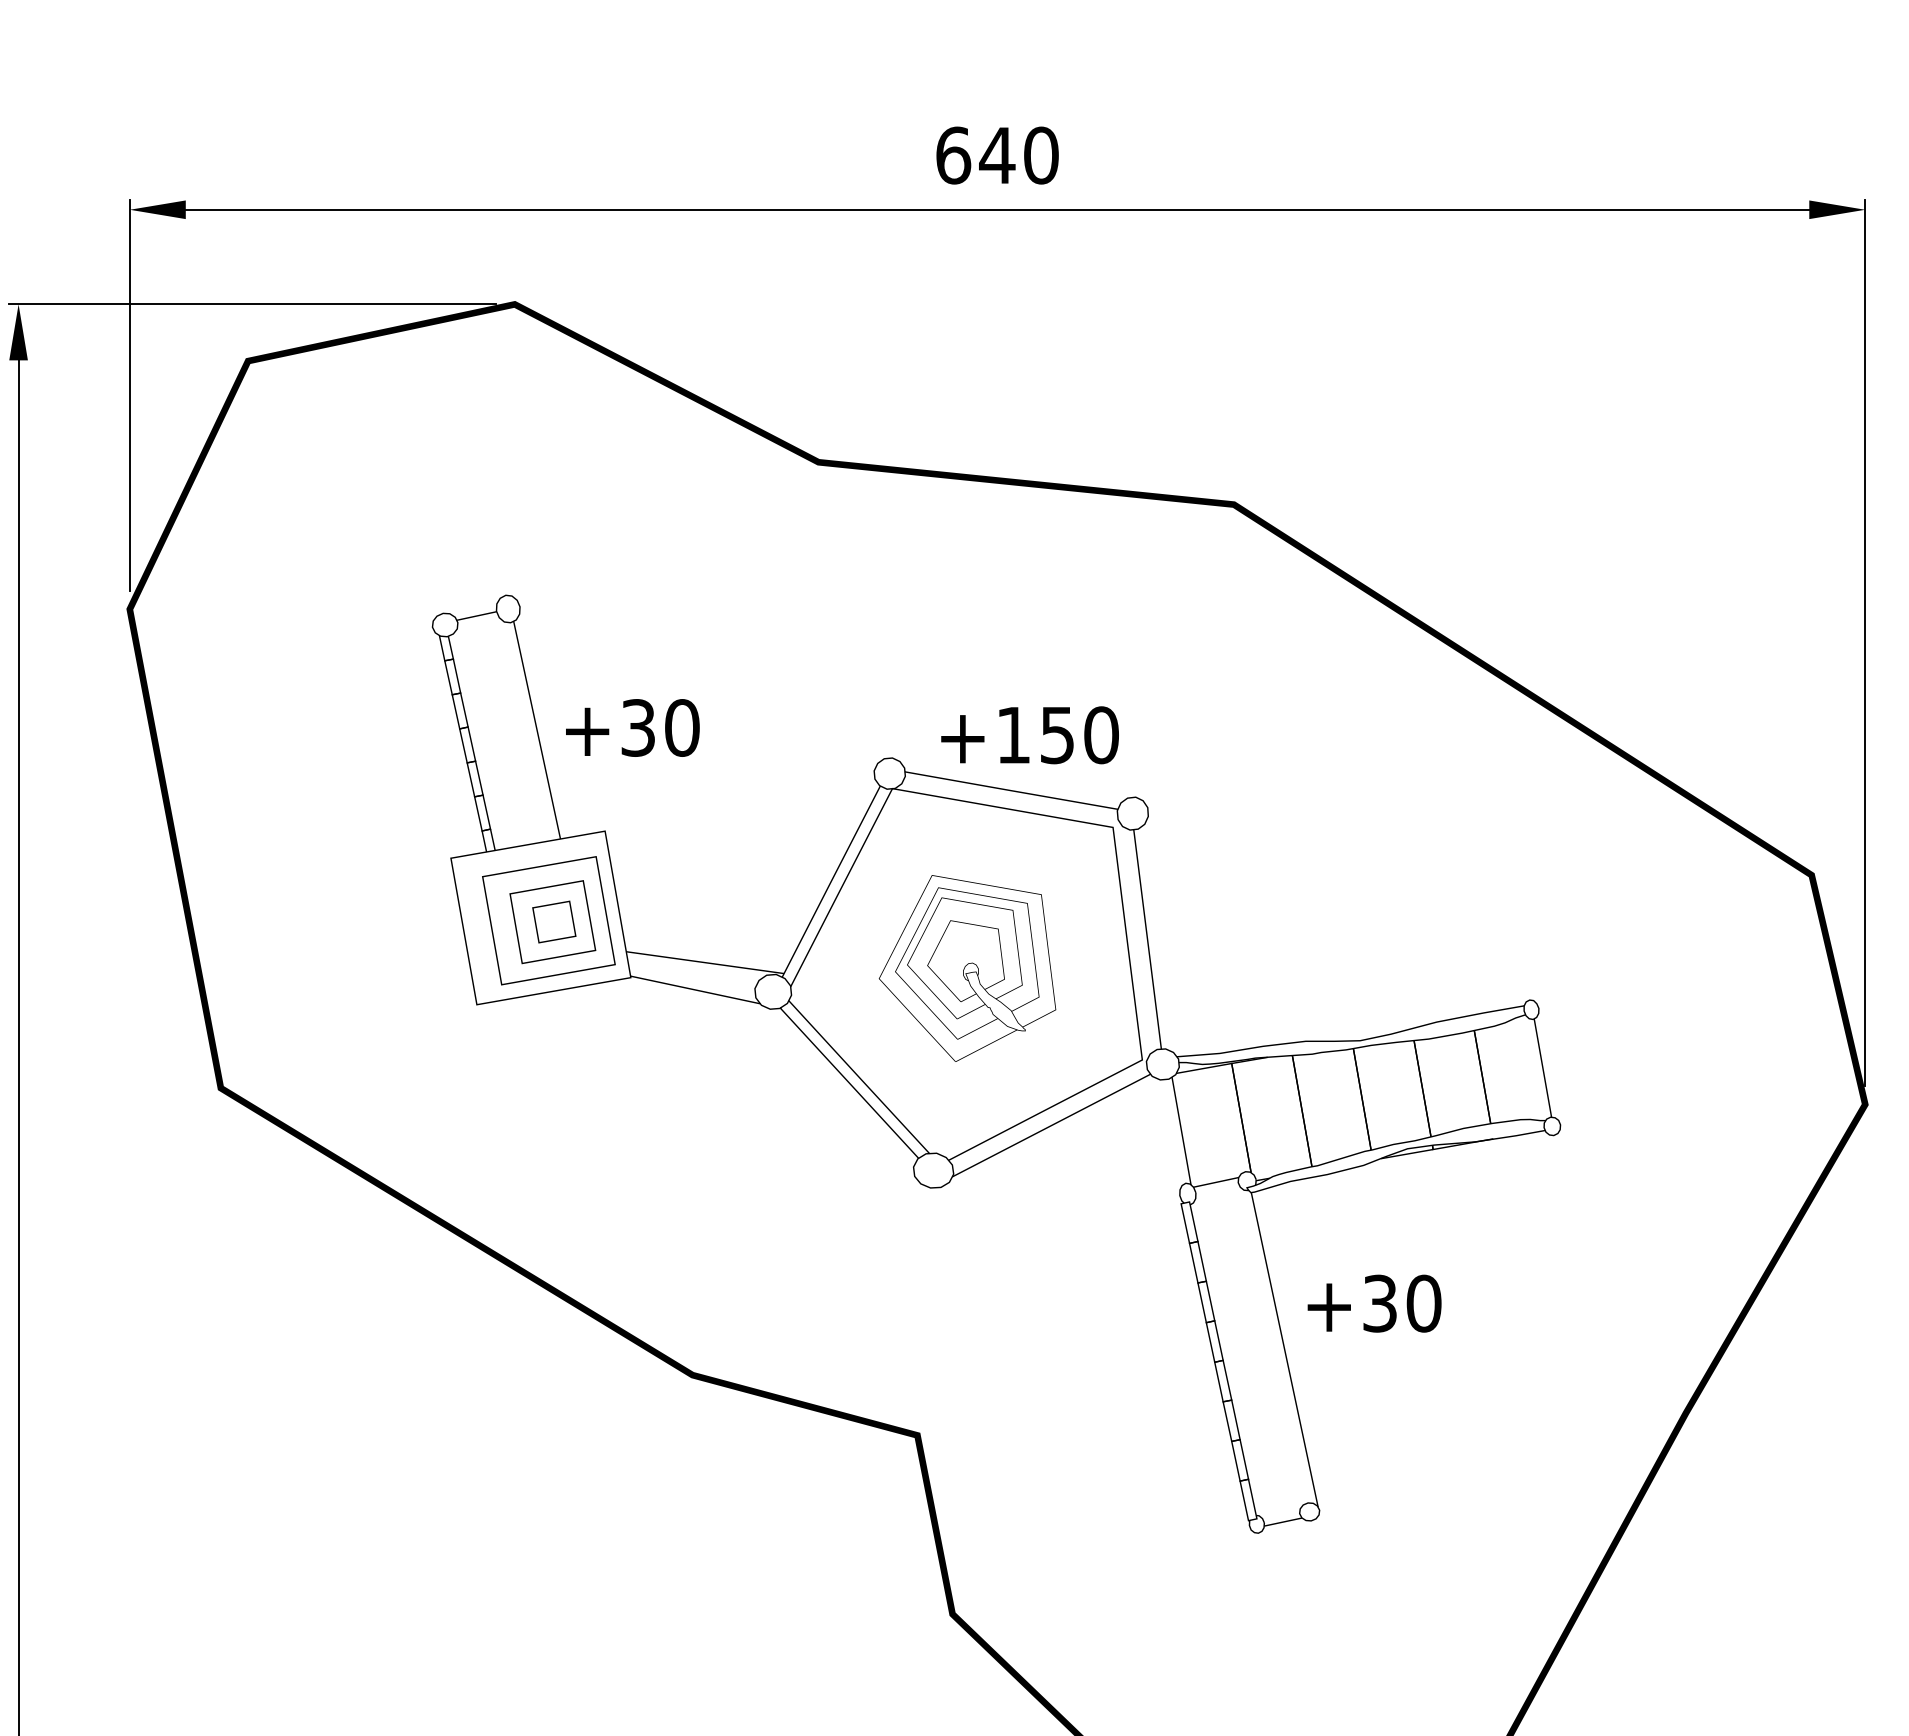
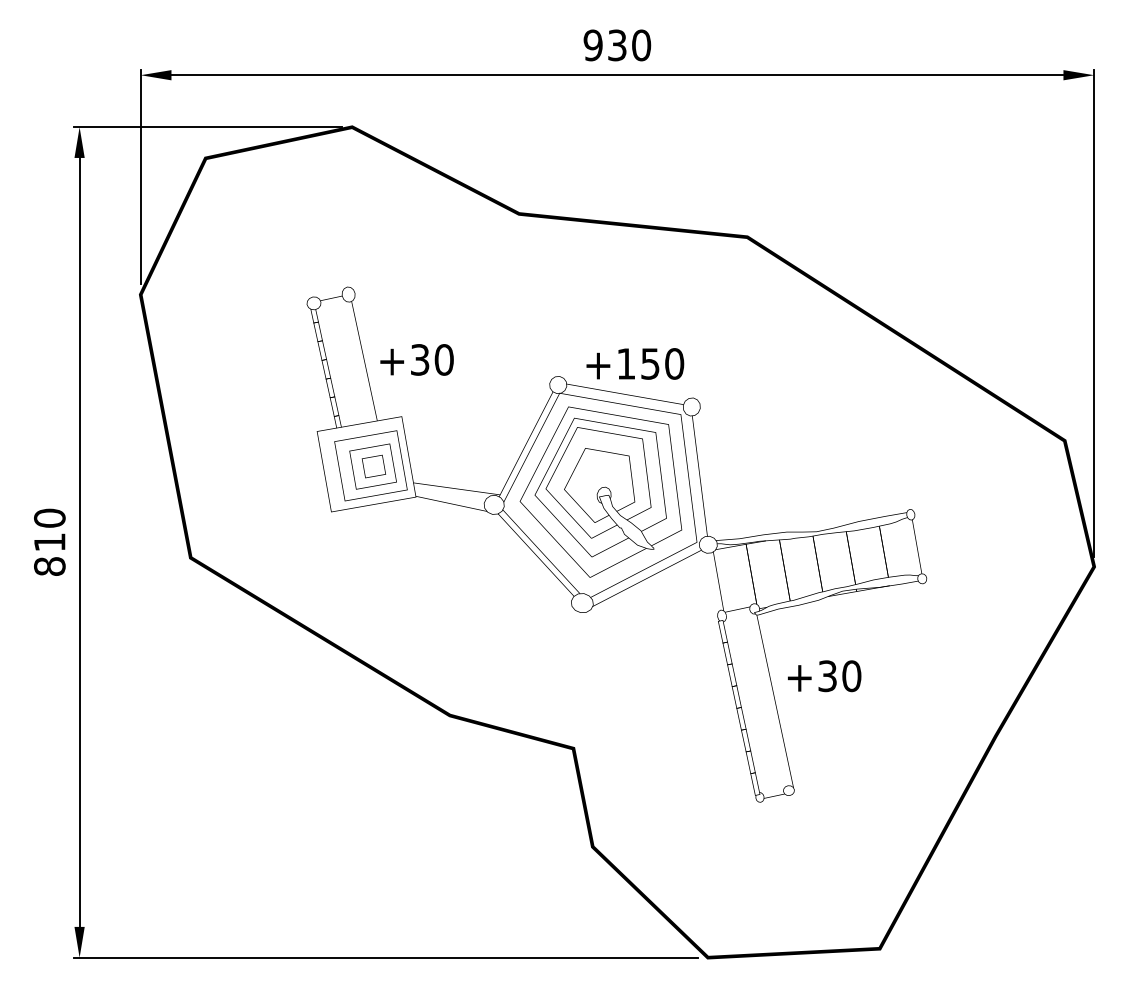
text: (975, 155) -> (605, 45), 640 -> 930
part: (966, 967) -> (600, 491), size x1.67

